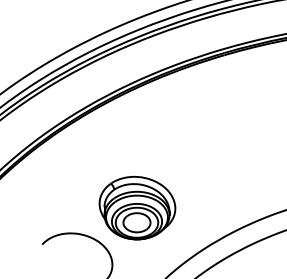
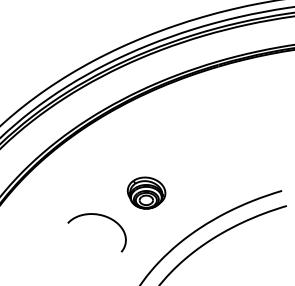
part: (137, 207) -> (146, 192), size x0.6

